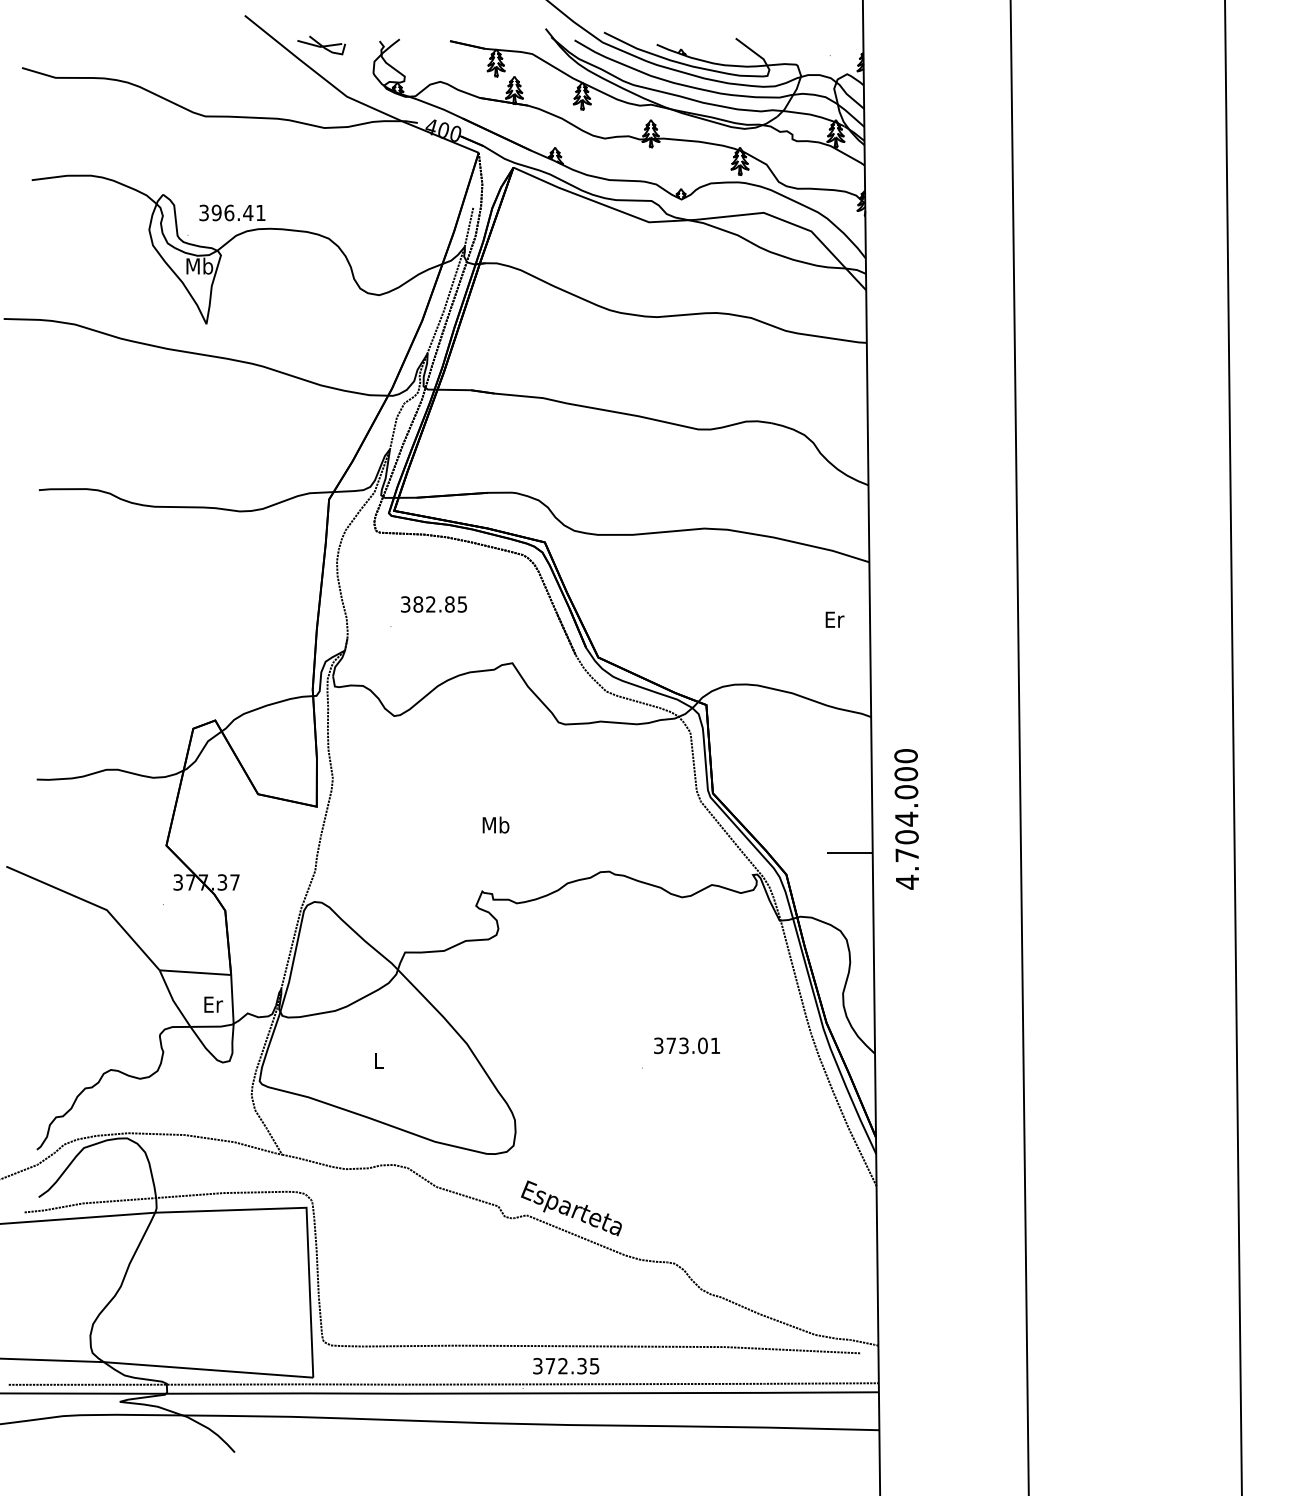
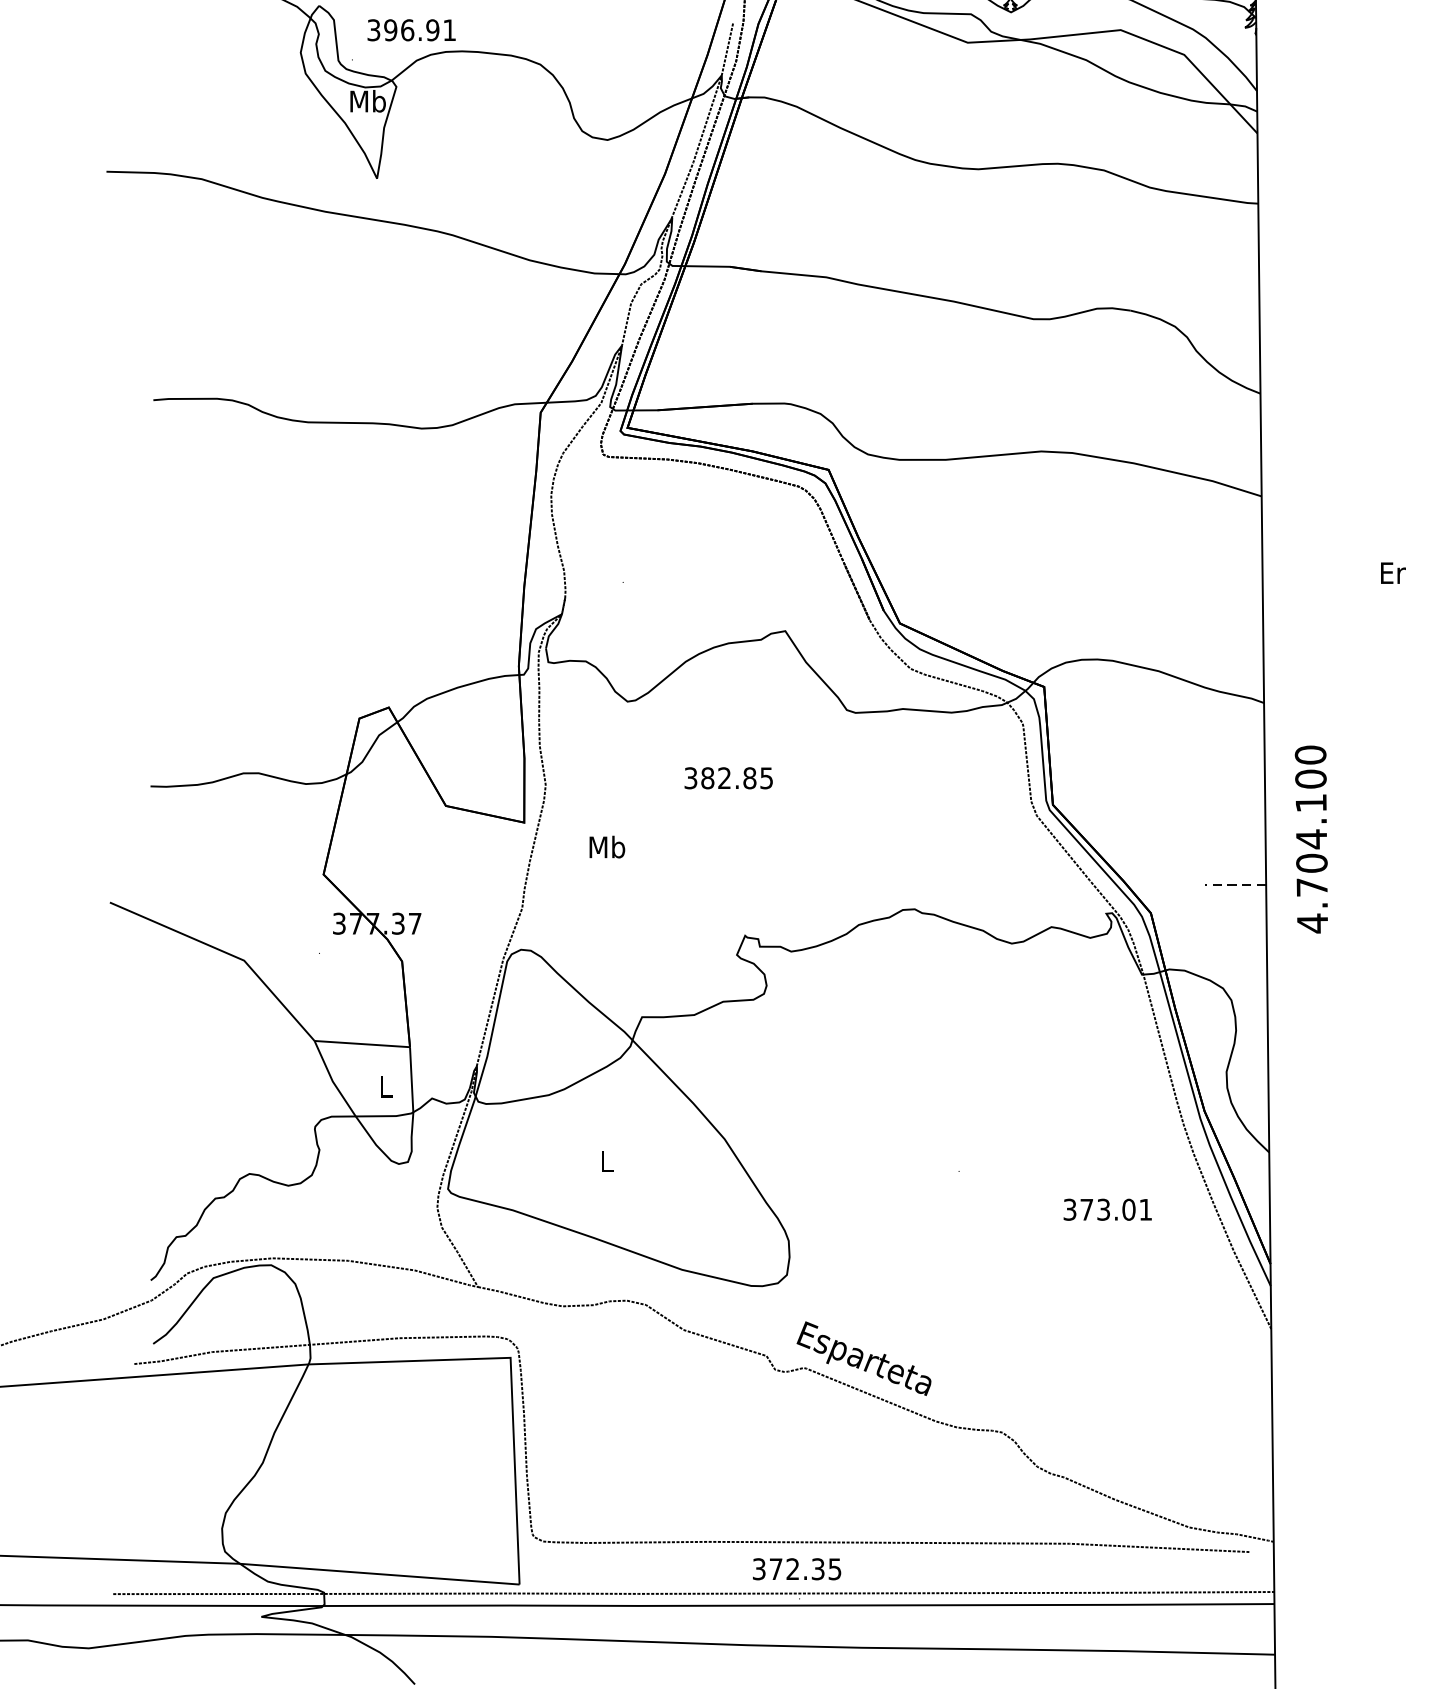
text: (248, 212) -> (433, 29), 396.41 -> 396.91
text: (433, 604) -> (728, 778), moved
text: (834, 619) -> (1392, 572), moved
text: (906, 792) -> (1311, 803), 4.704.000 -> 4.704.100
text: (495, 824) -> (606, 846), moved
line: (849, 853) -> (1235, 885), solid -> dashed
text: (213, 1004) -> (386, 1086), Er -> L
text: (686, 1045) -> (1107, 1209), moved
text: (566, 1366) -> (797, 1569), moved

